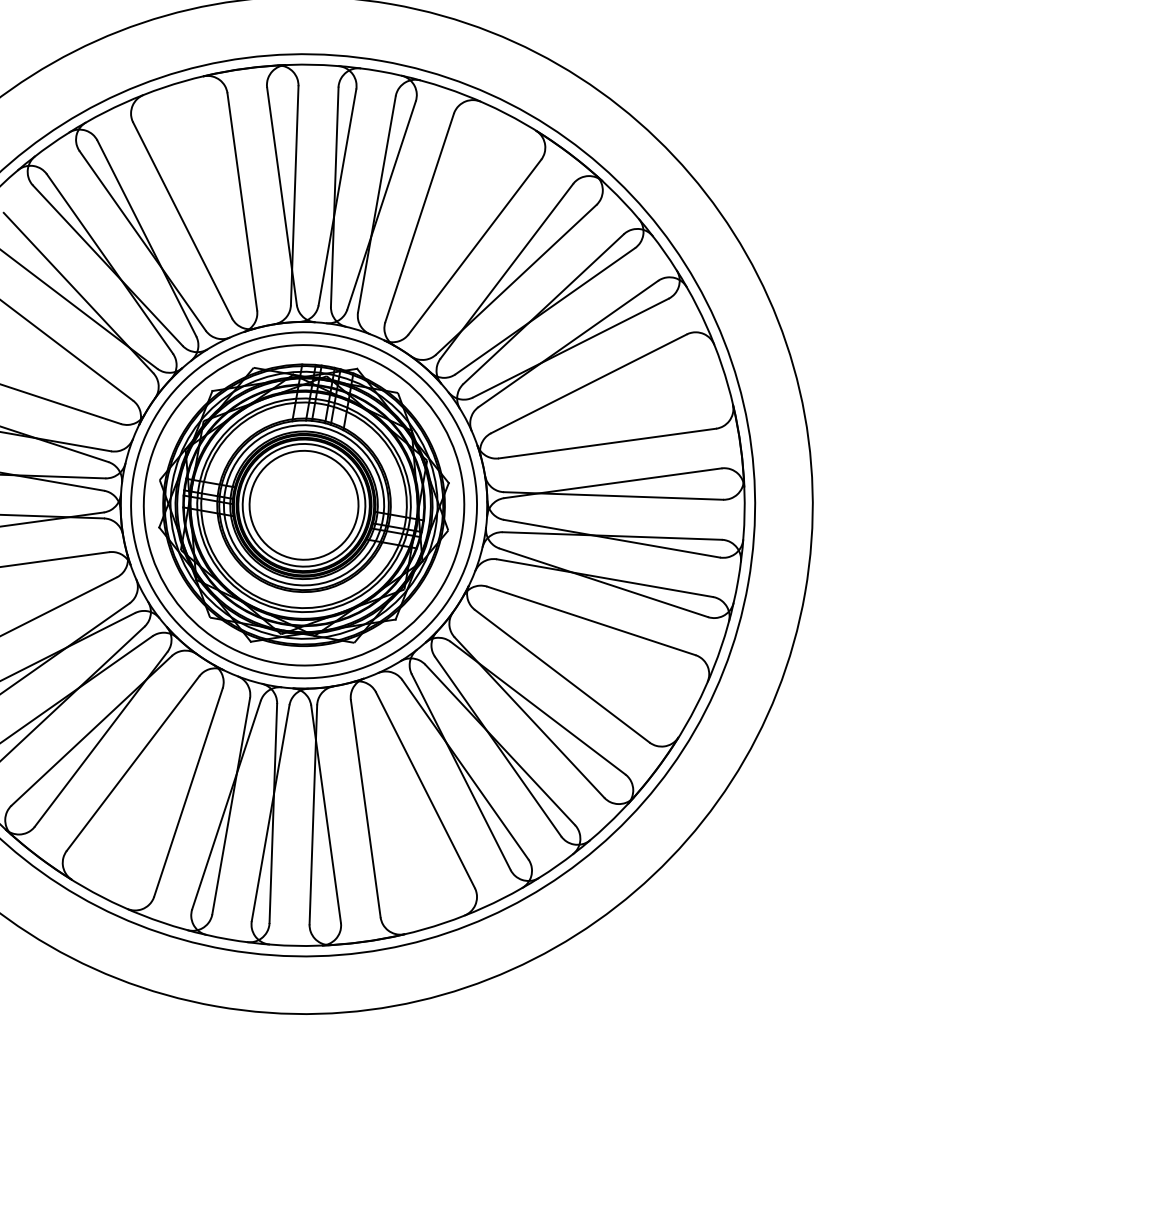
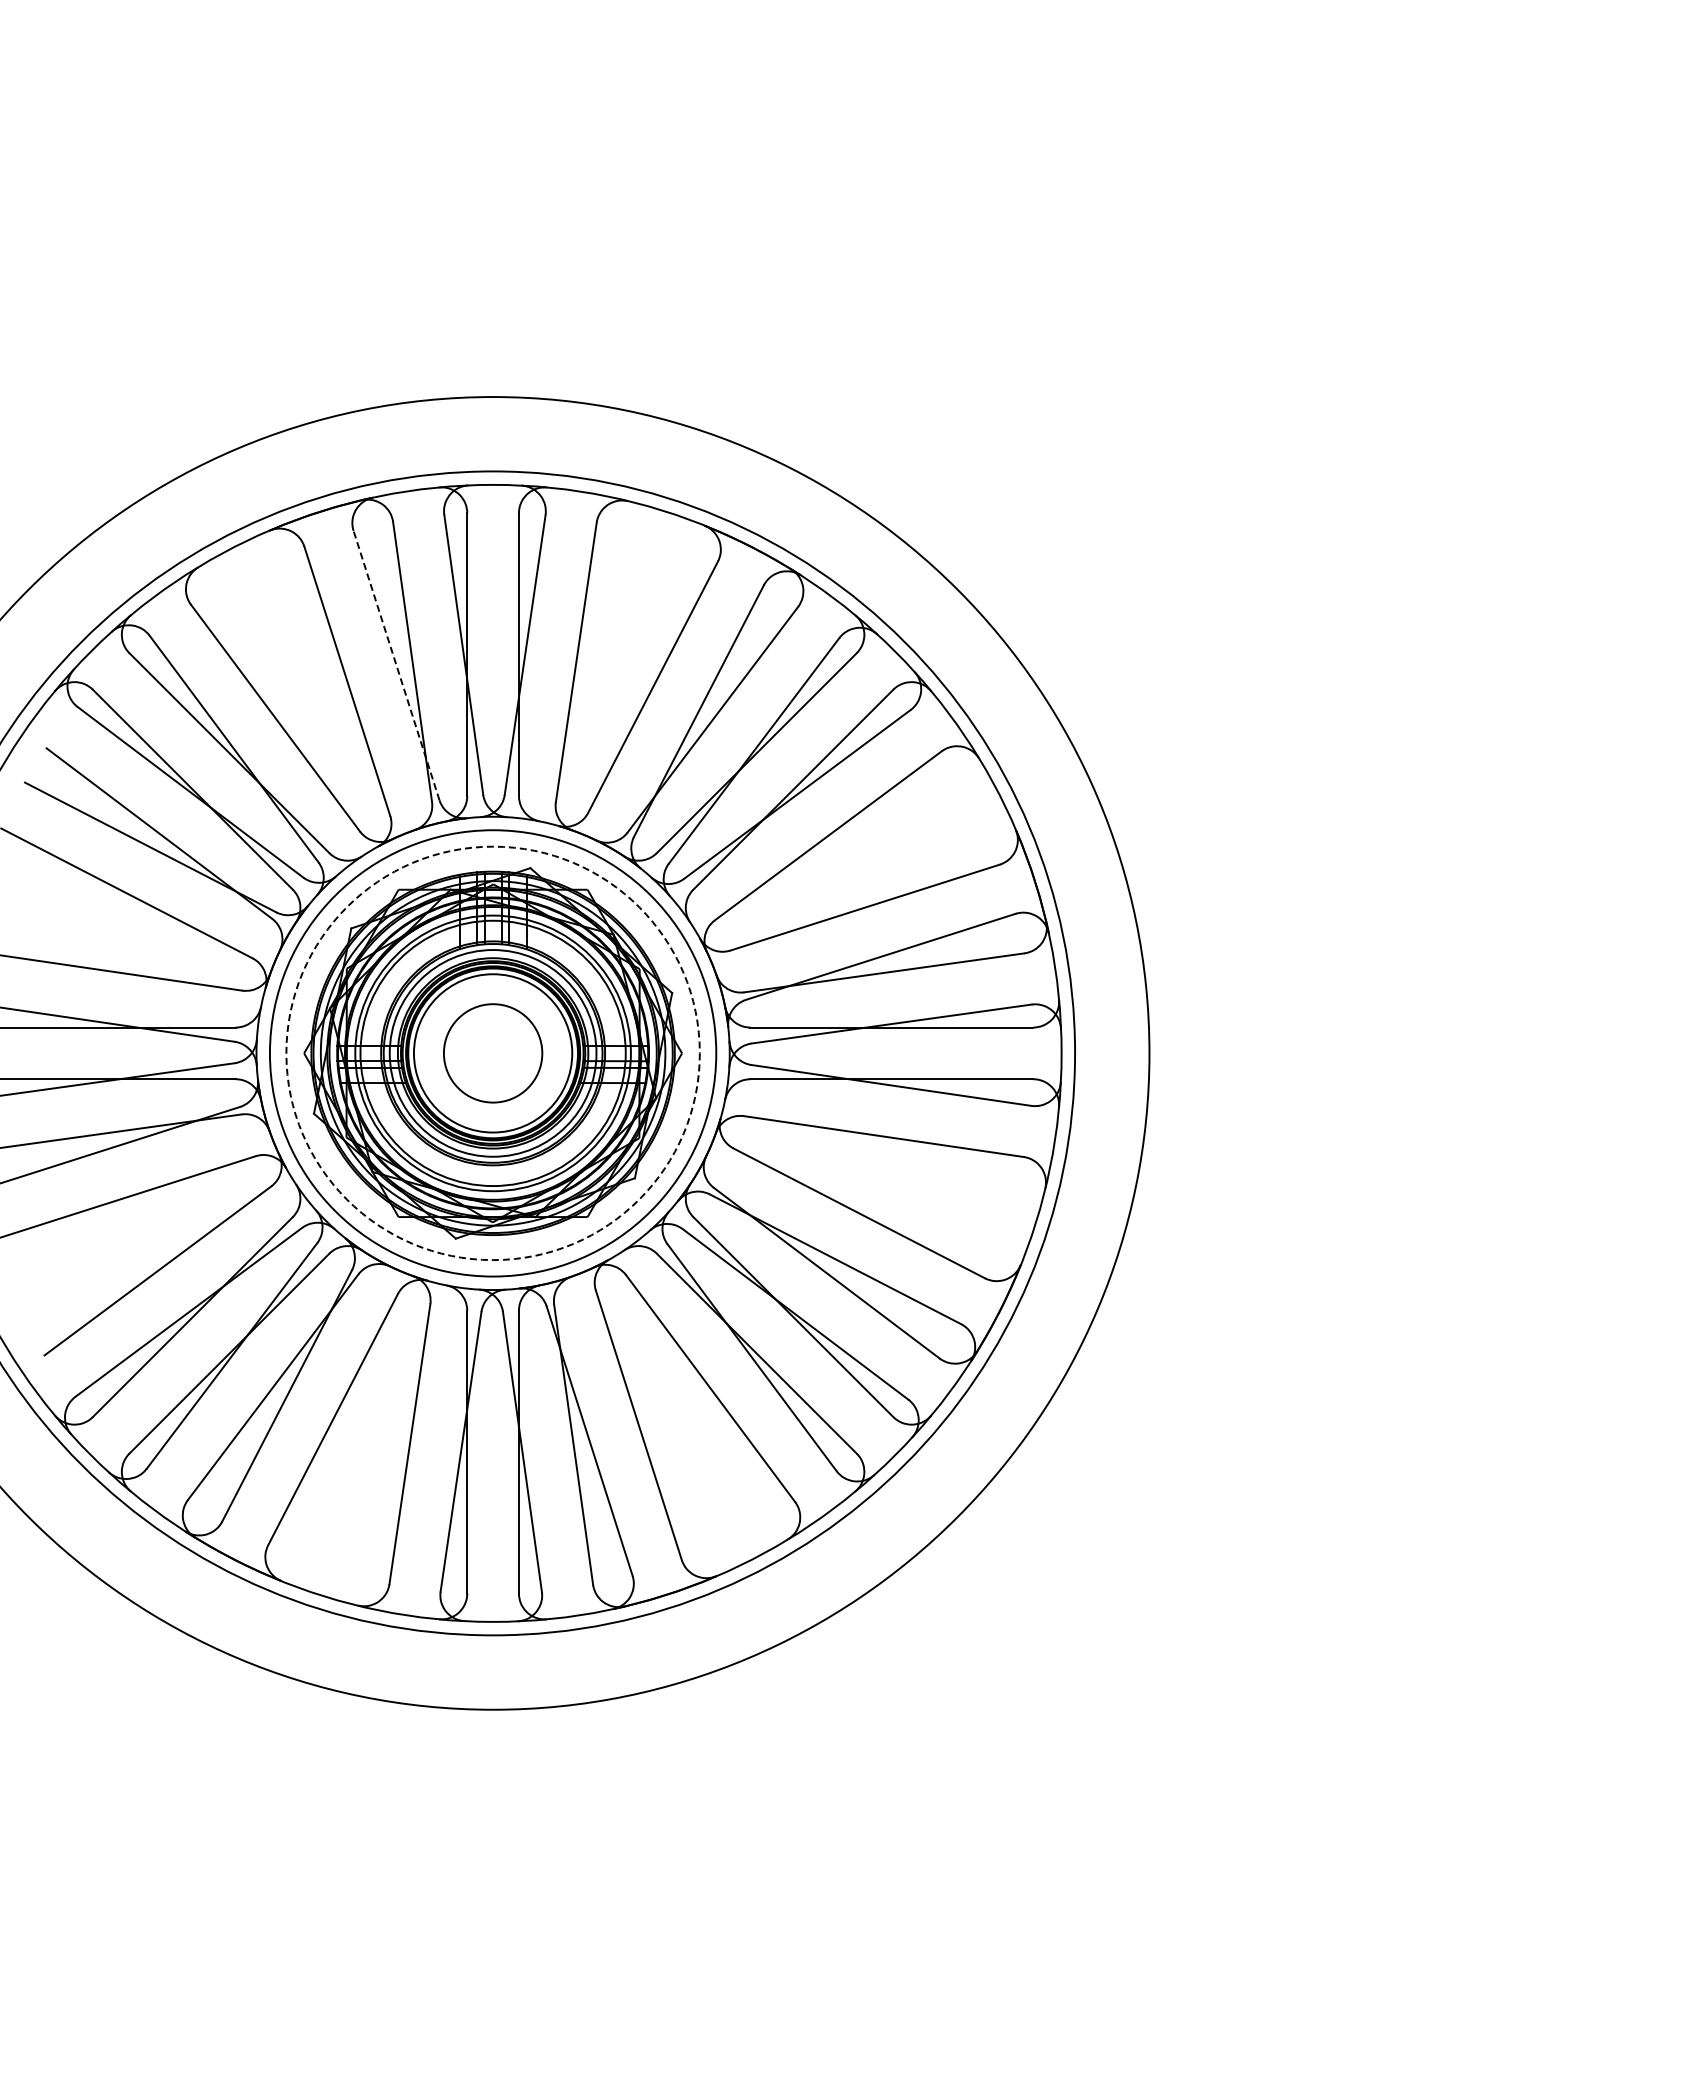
line: (281, 196) -> (396, 665), solid -> dashed
circle: (303, 505) -> (492, 1053), size x0.7
circle: (303, 505) -> (492, 1053), solid -> dashed

